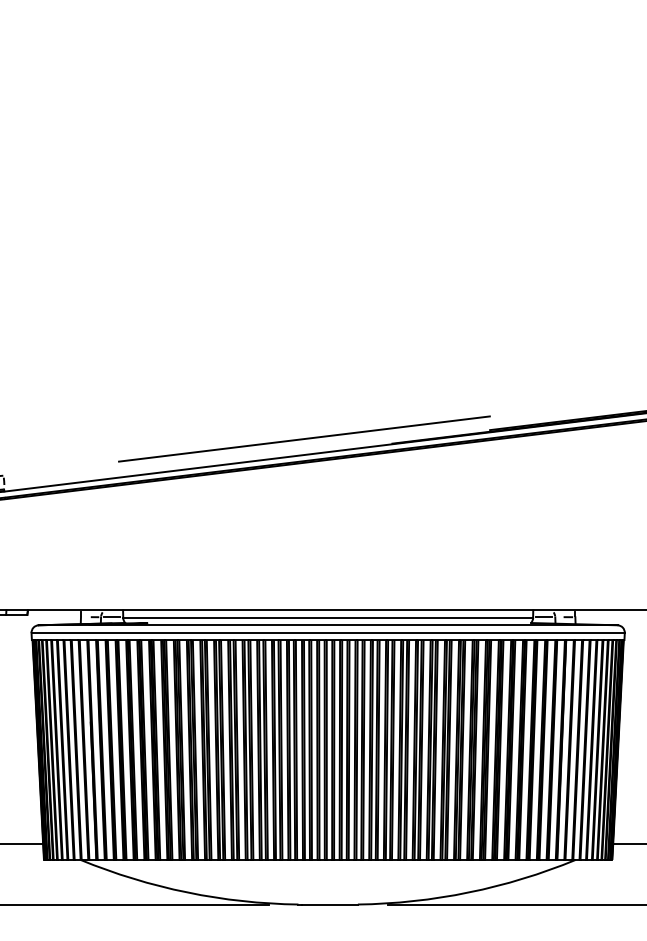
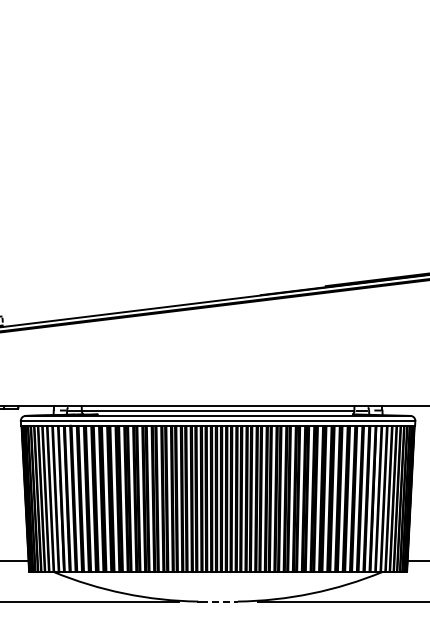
line: (304, 439) -> (202, 292), removed
line: (330, 904) -> (219, 601), solid -> dashed

